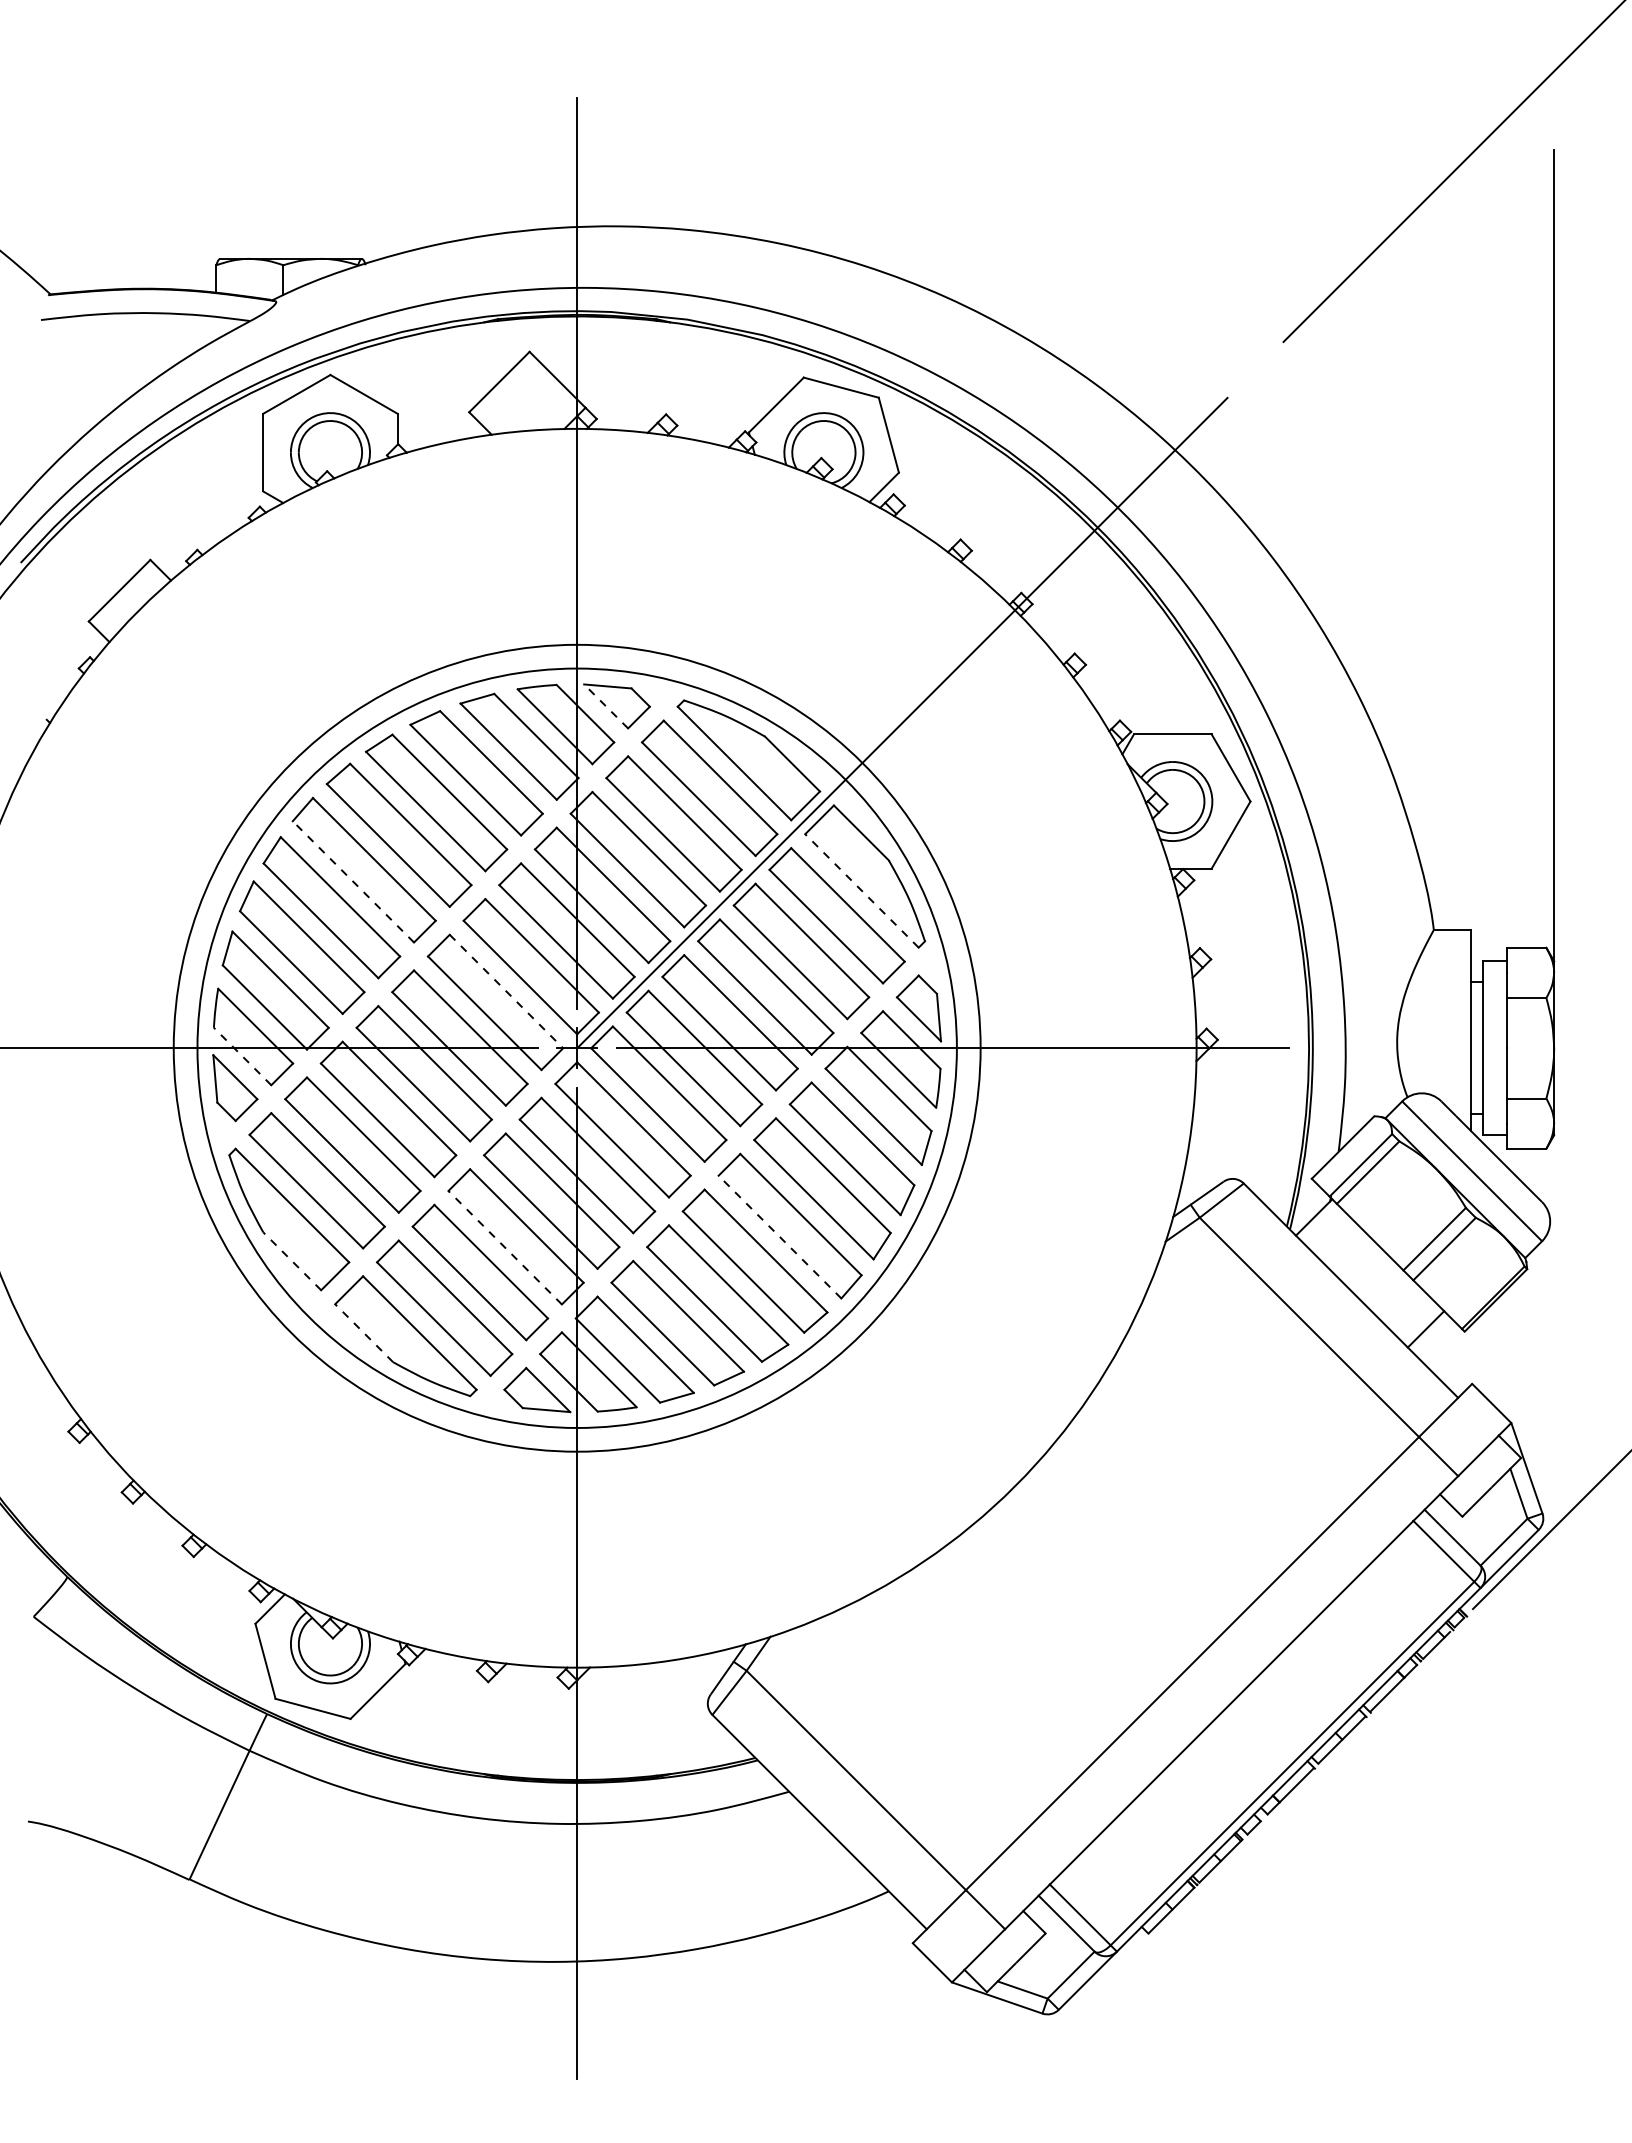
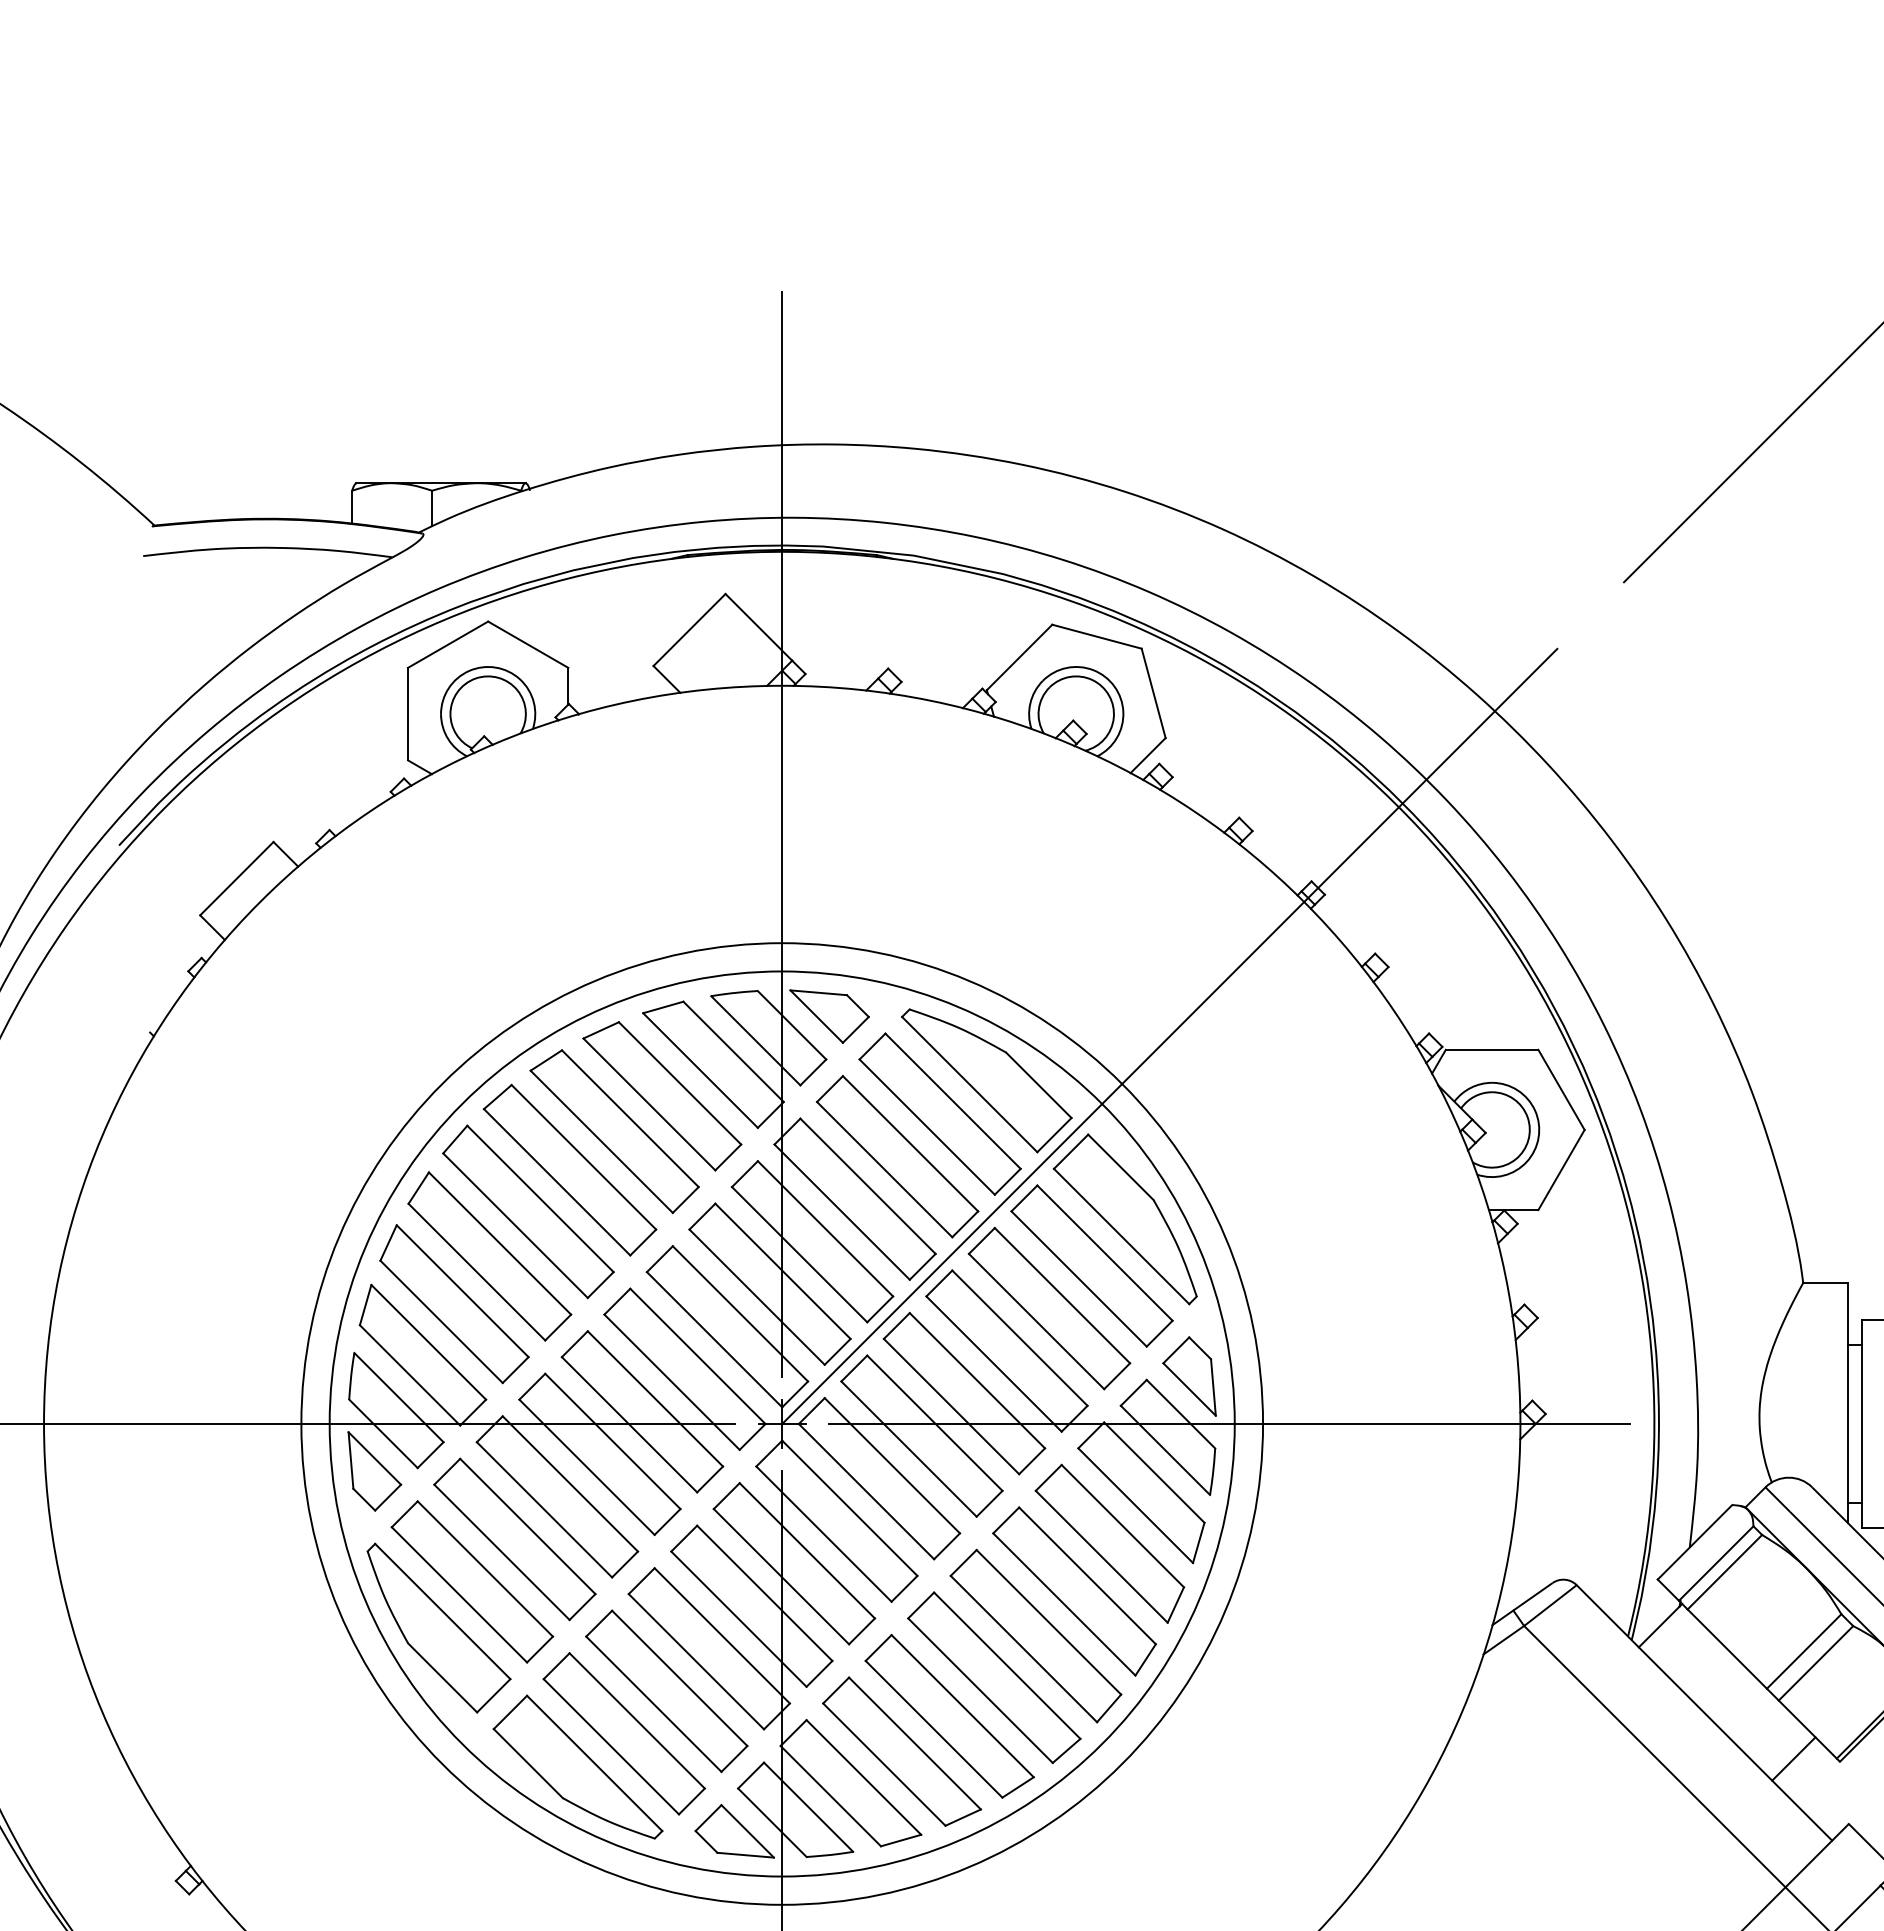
line: (605, 706) -> (815, 1016), dashed -> solid
line: (353, 881) -> (515, 1225), dashed -> solid
line: (861, 890) -> (1121, 1235), dashed -> solid
line: (506, 991) -> (697, 1356), dashed -> solid
line: (242, 1056) -> (383, 1433), dashed -> solid
line: (780, 1237) -> (1024, 1649), dashed -> solid
line: (504, 1247) -> (695, 1661), dashed -> solid
line: (292, 1261) -> (442, 1678), dashed -> solid
line: (364, 1333) -> (528, 1763), dashed -> solid

